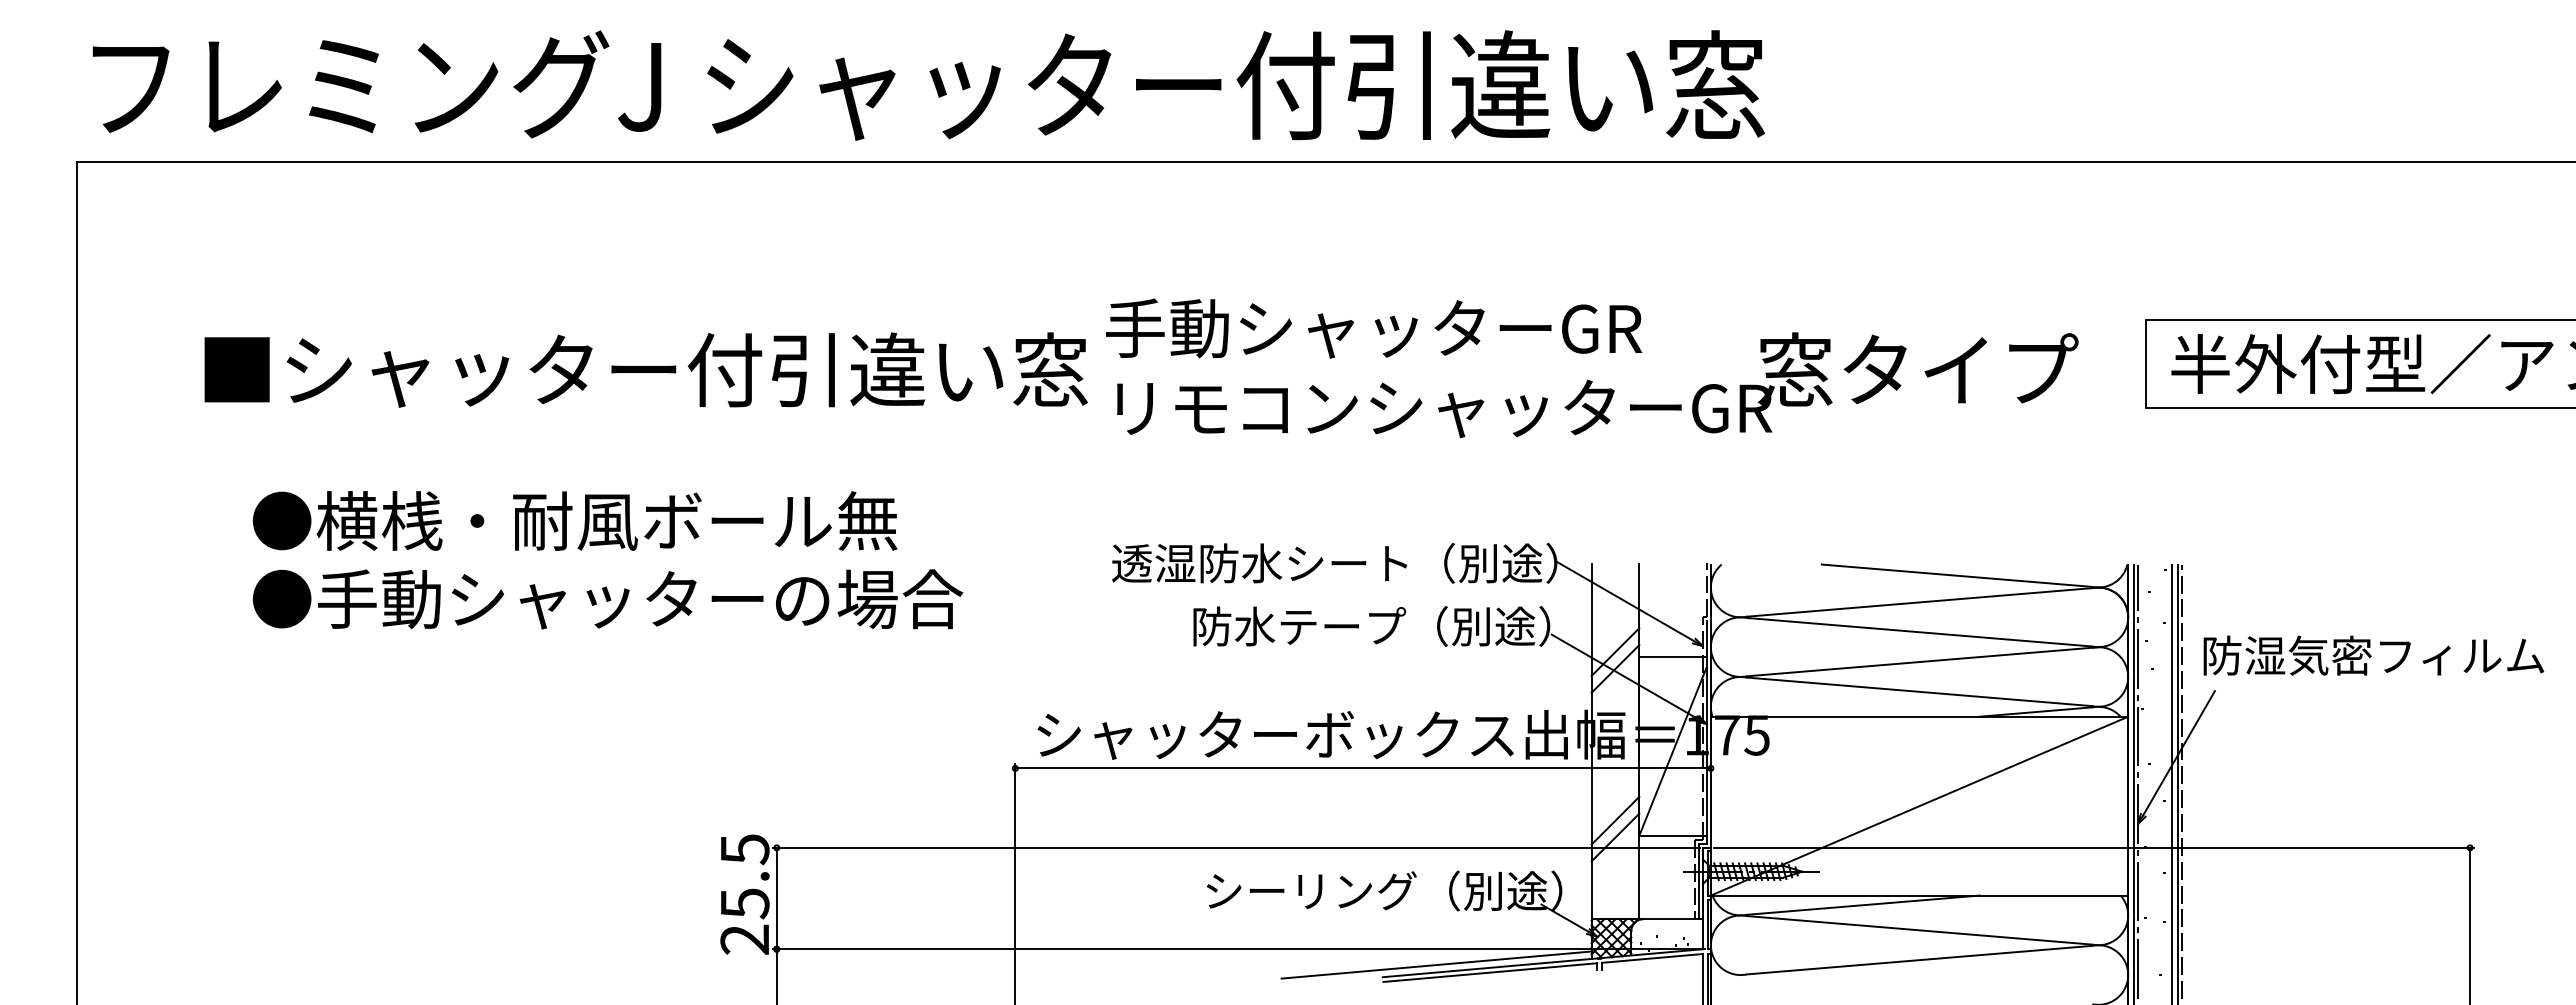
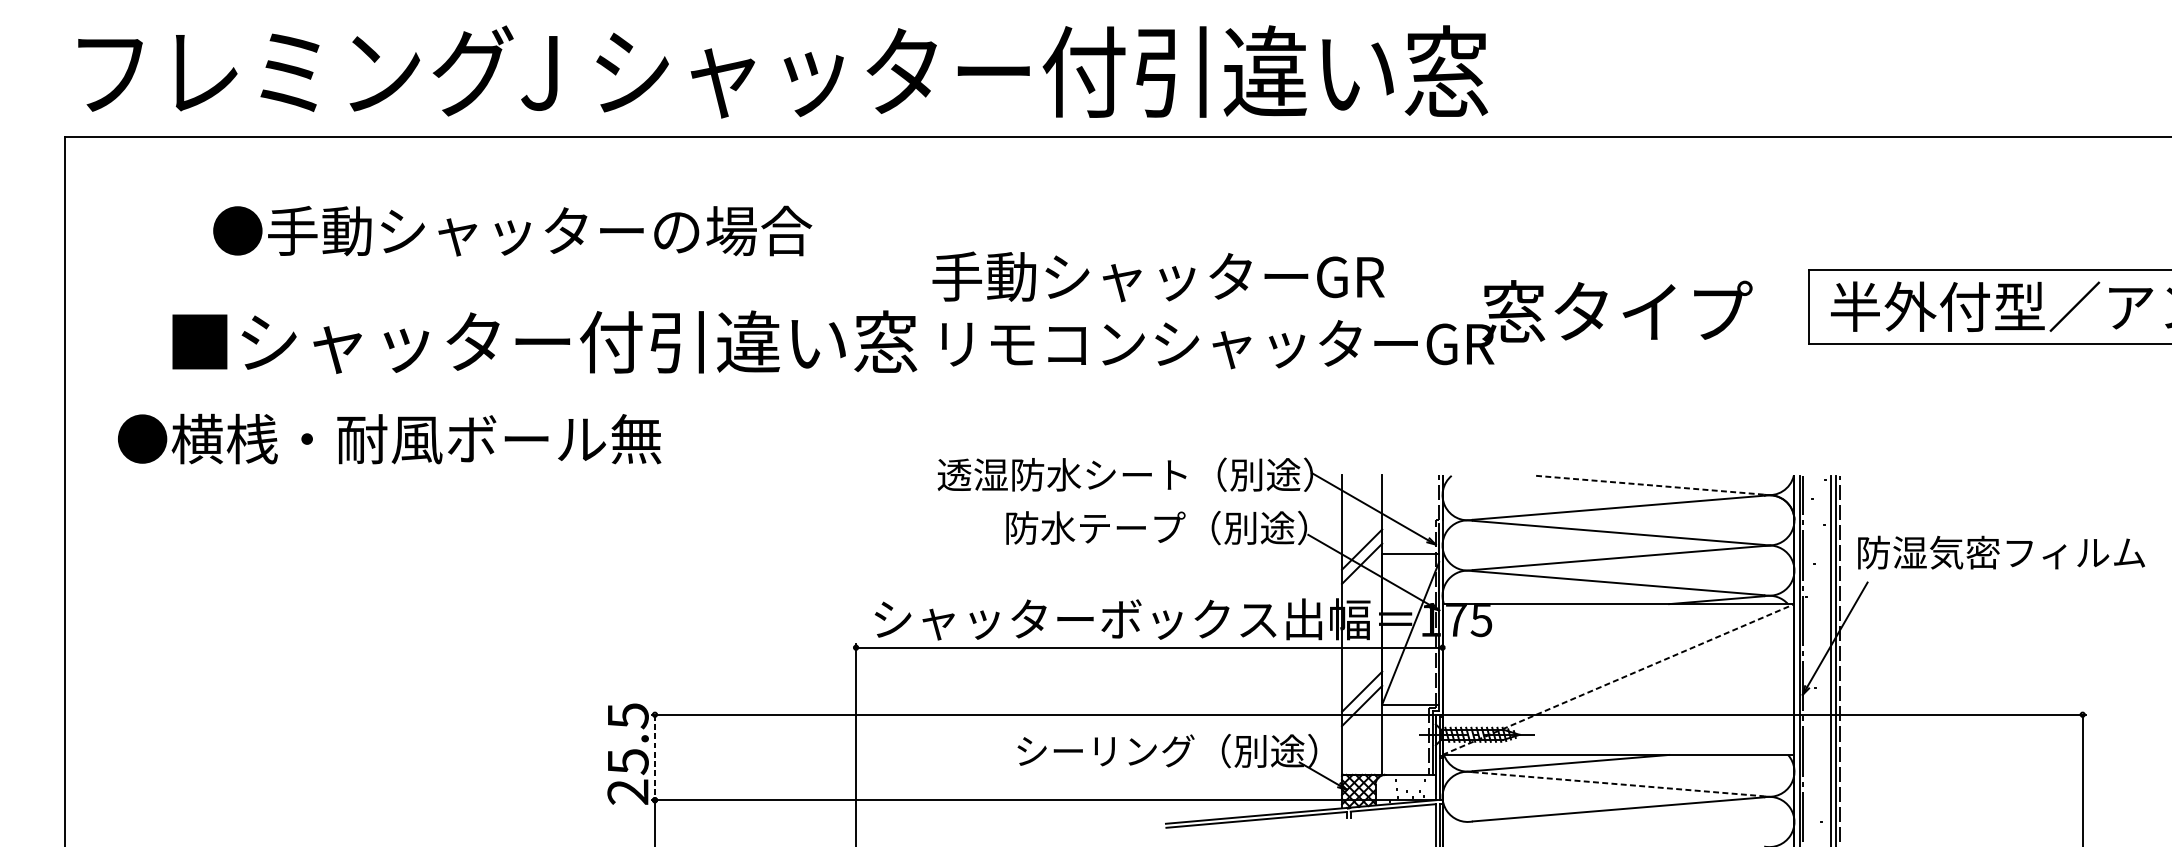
text: (645, 369) -> (544, 341), moved
text: (575, 520) -> (389, 438), moved
line: (1957, 575) -> (1650, 485), solid -> dashed
text: (608, 599) -> (513, 231), moved
line: (1920, 805) -> (1619, 678), solid -> dashed
line: (776, 898) -> (654, 757), solid -> dashed
line: (1920, 930) -> (1619, 784), solid -> dashed
line: (1436, 964) -> (1211, 813), removed

